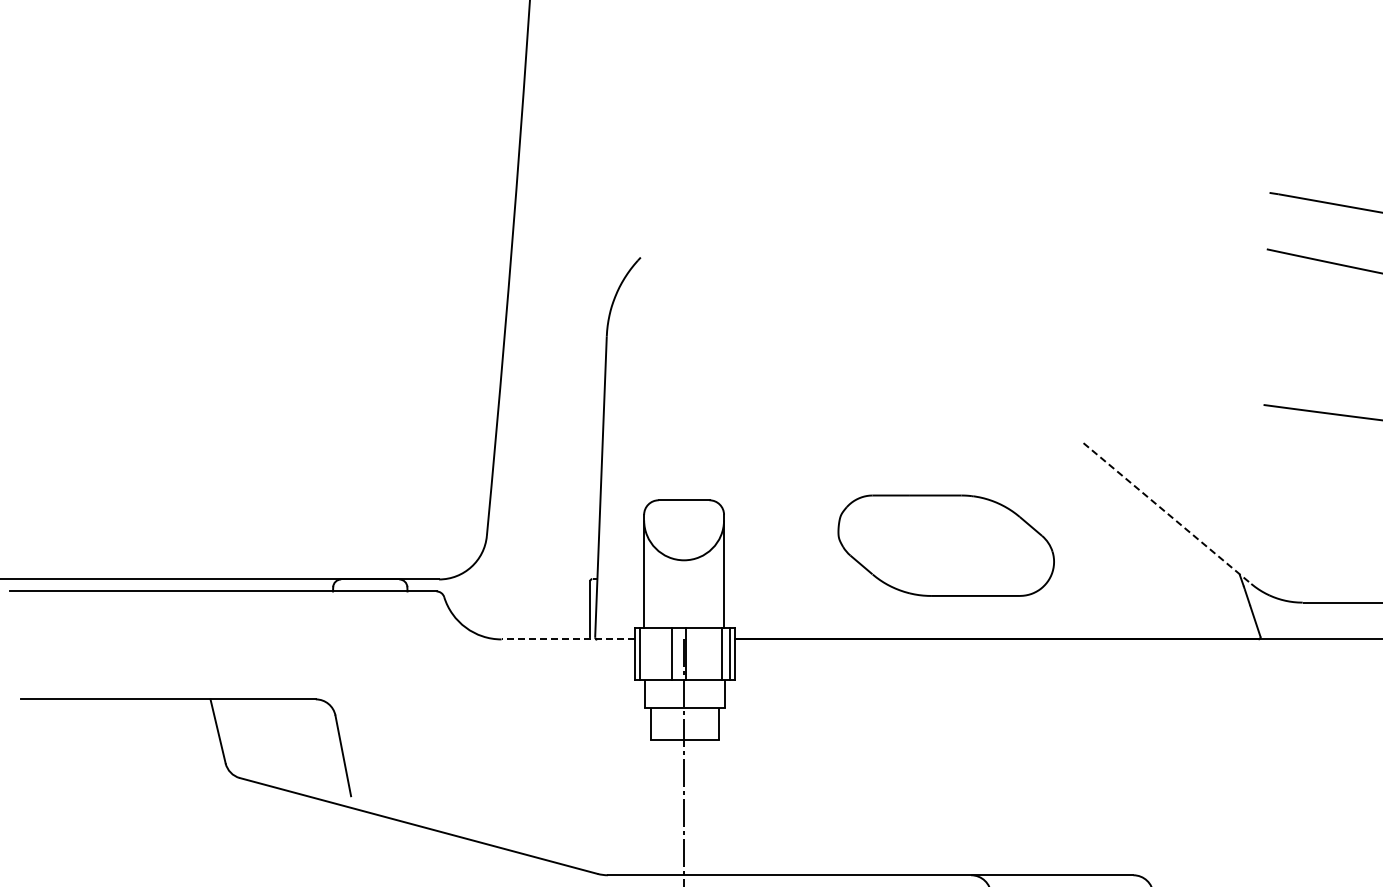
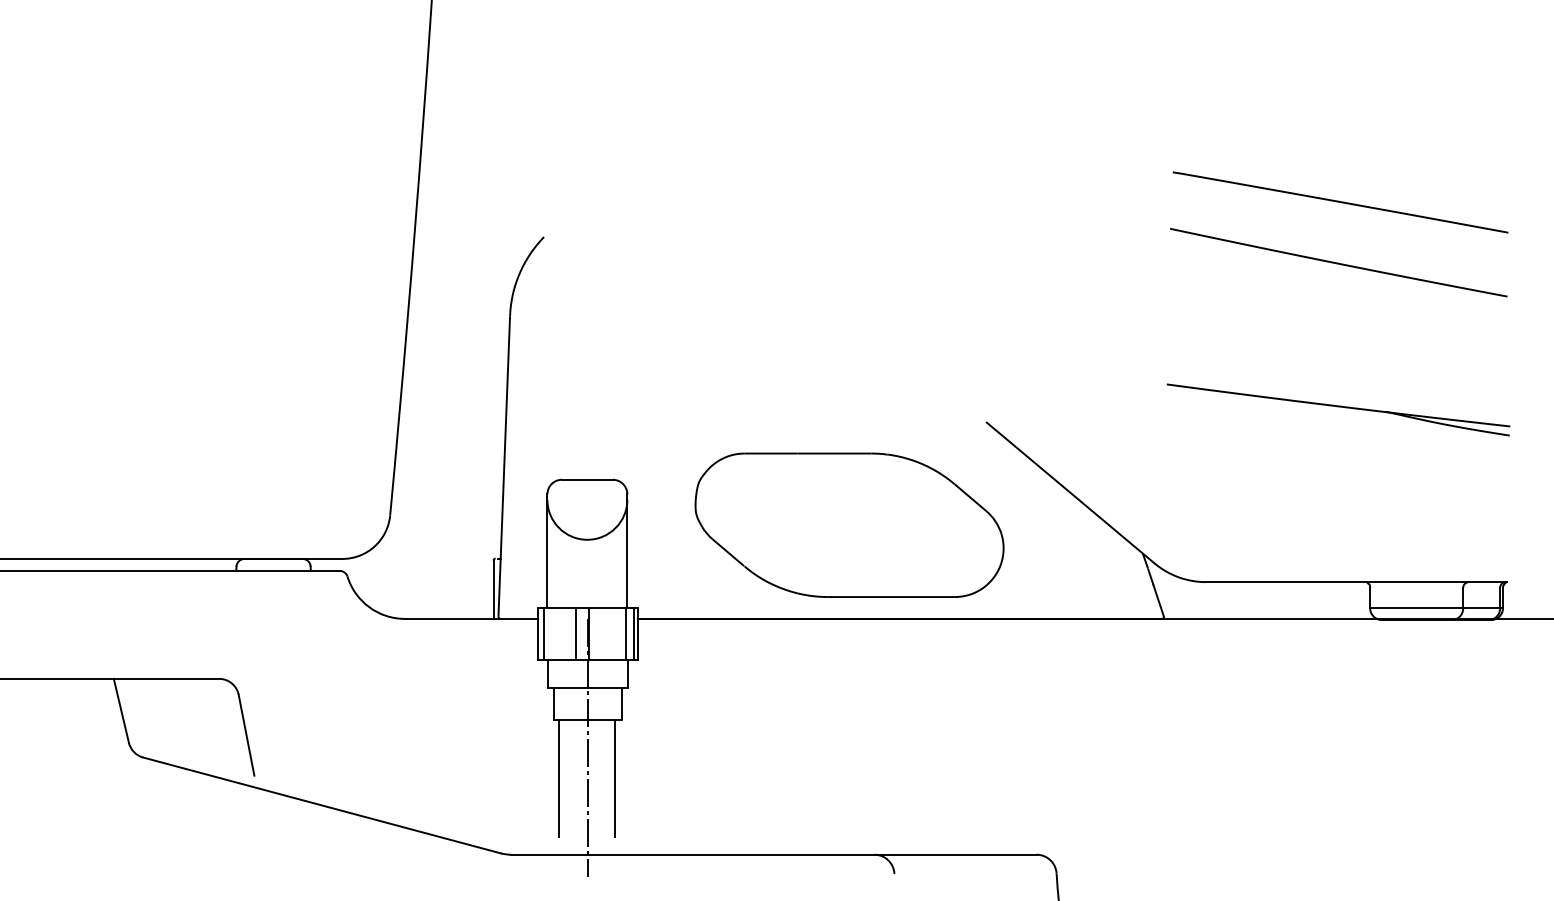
line: (1167, 514) -> (1070, 493), dashed -> solid
part: (946, 545) -> (849, 524), size x1.43
line: (568, 639) -> (471, 618), dashed -> solid
line: (656, 798) -> (559, 777), added
line: (712, 798) -> (615, 777), added

